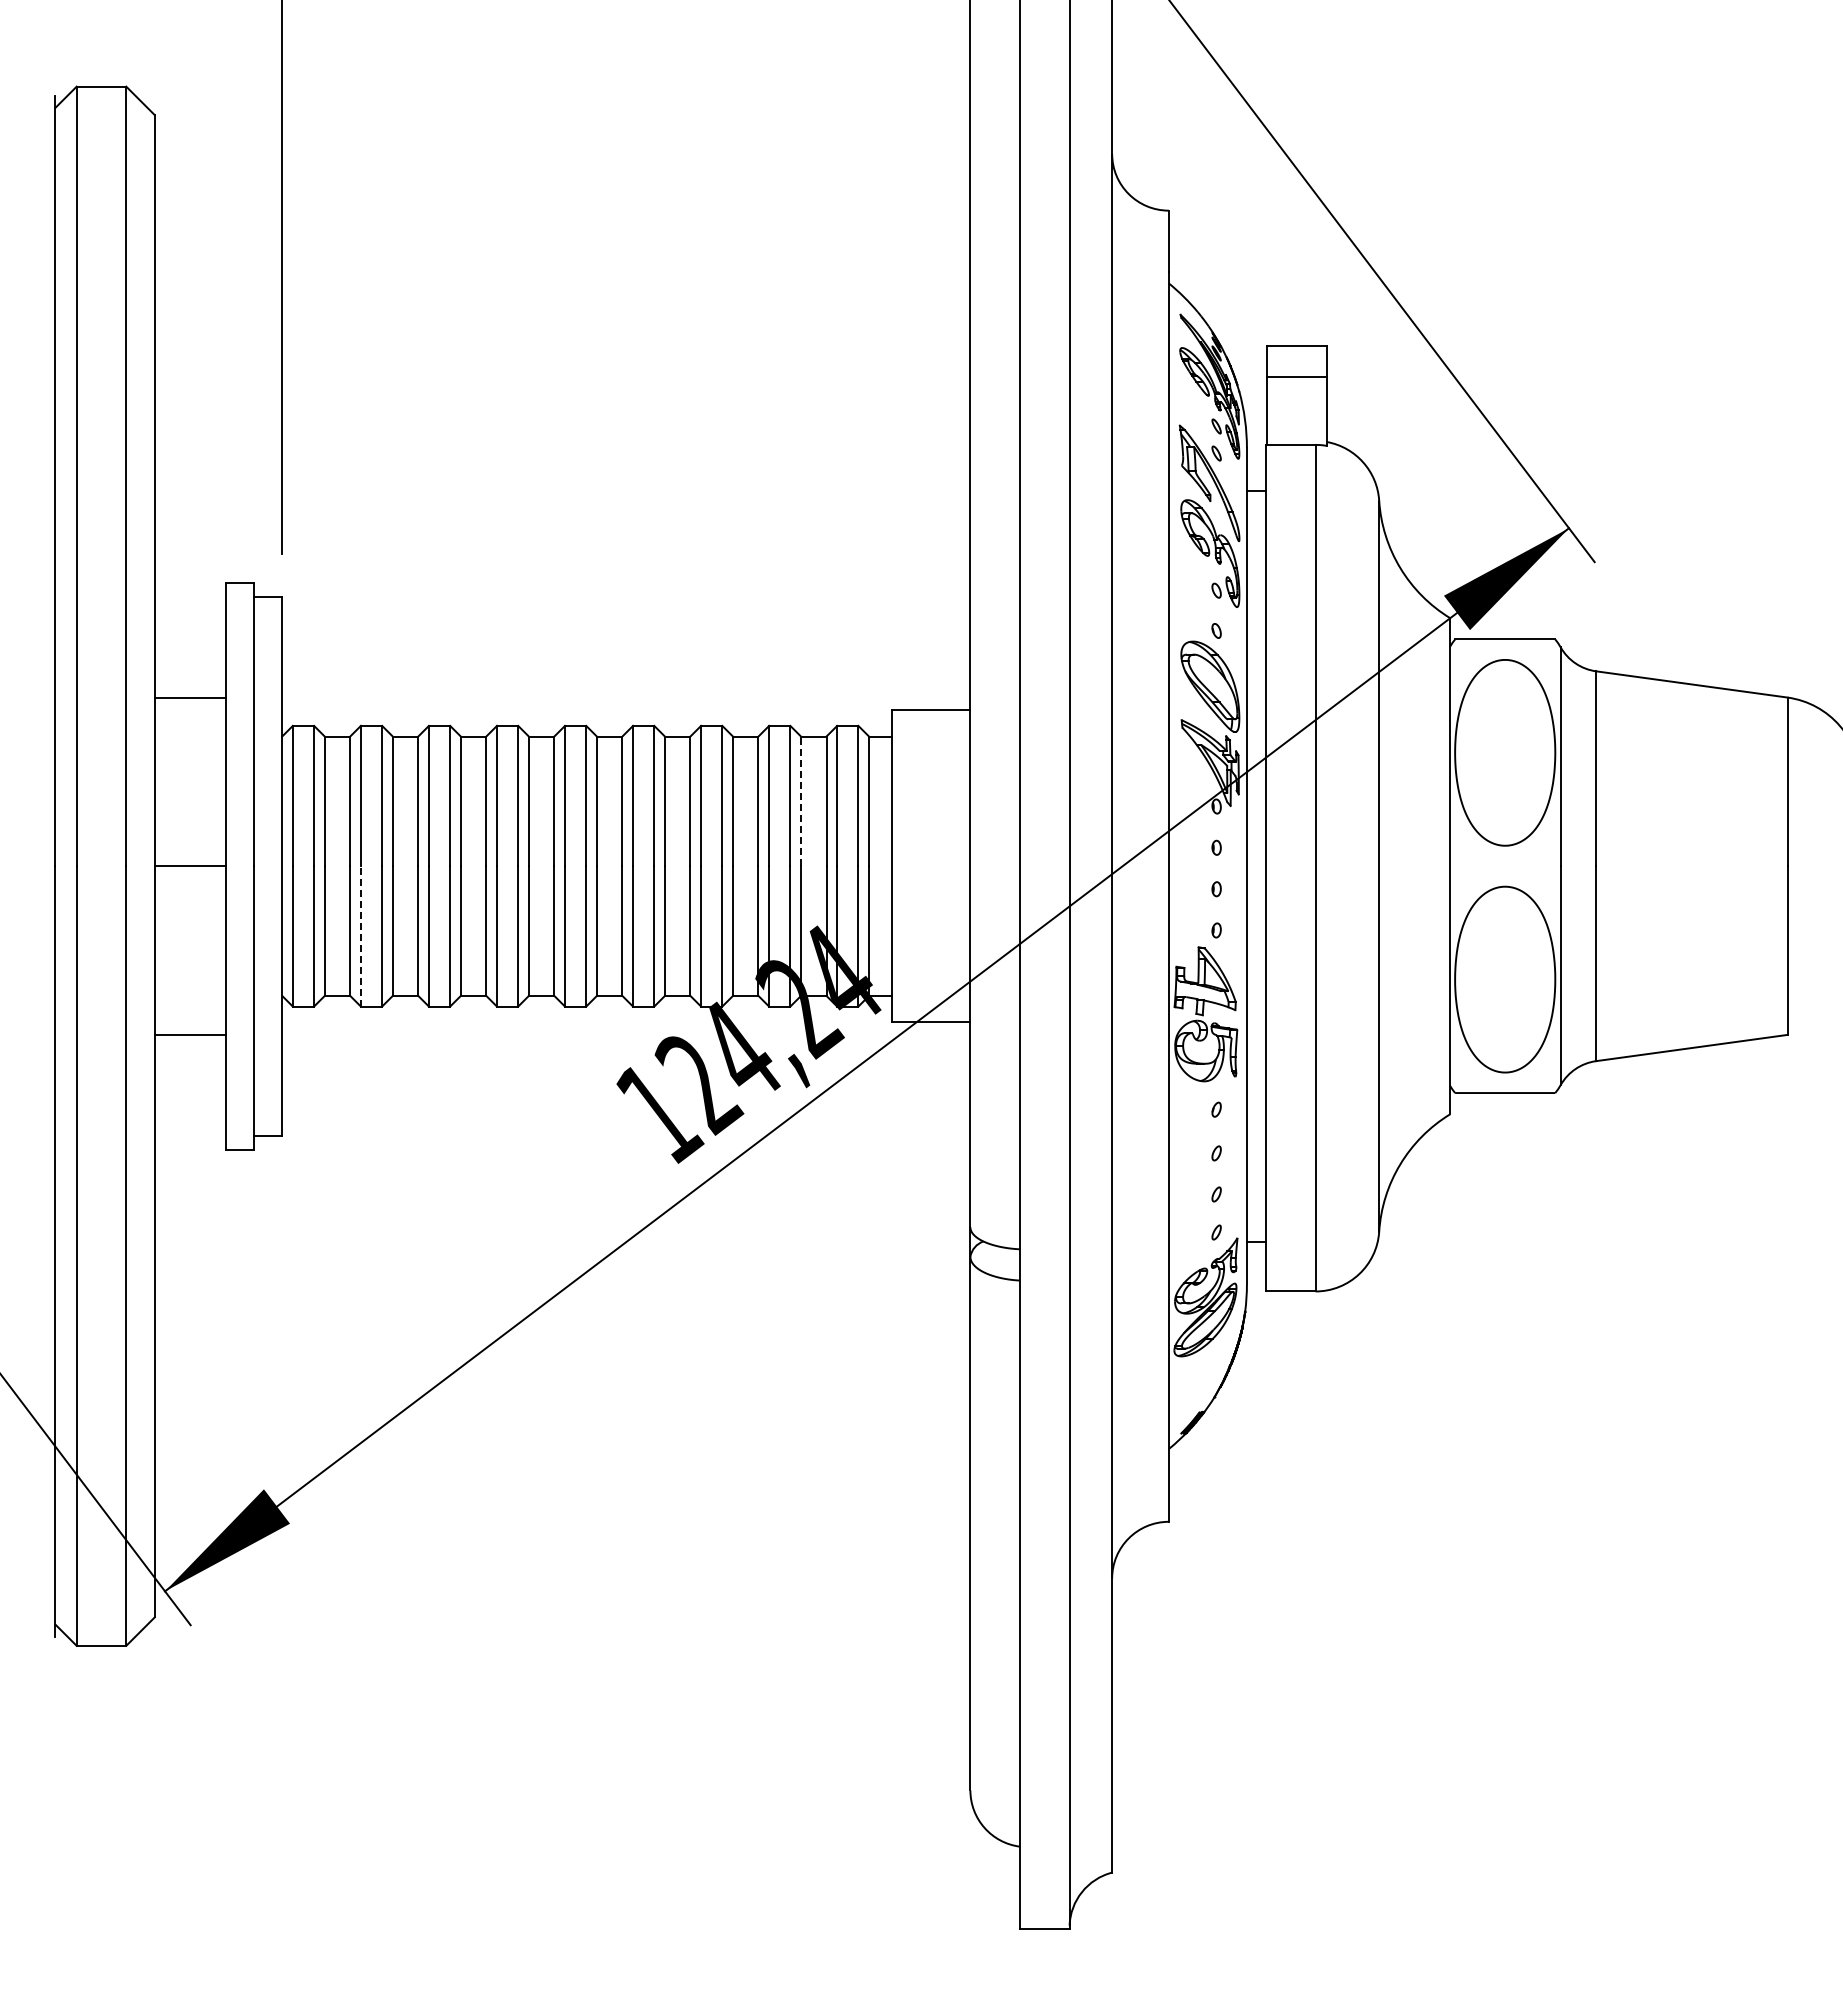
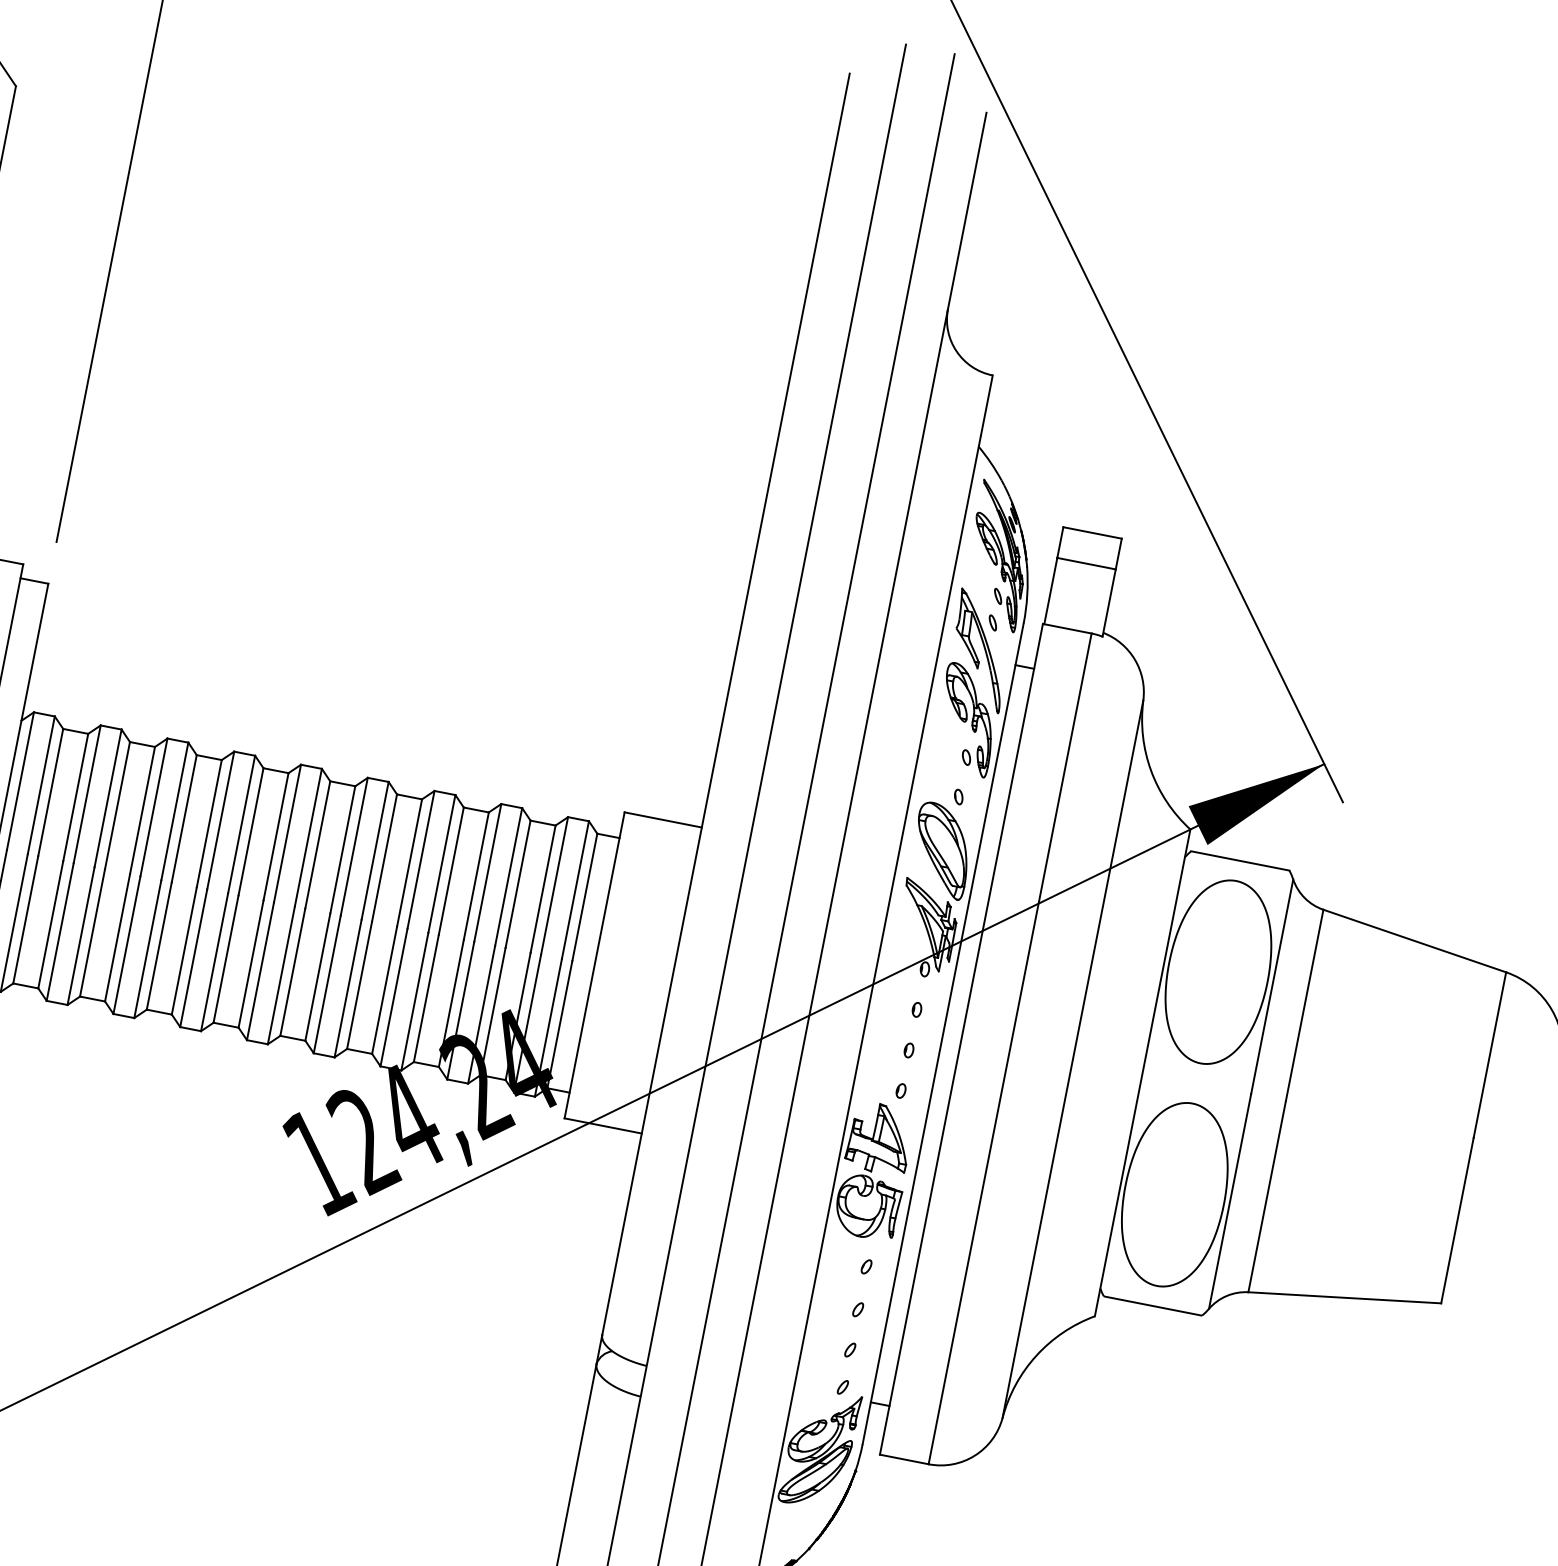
line: (801, 801) -> (518, 884), dashed -> solid
line: (360, 935) -> (59, 931), dashed -> solid

